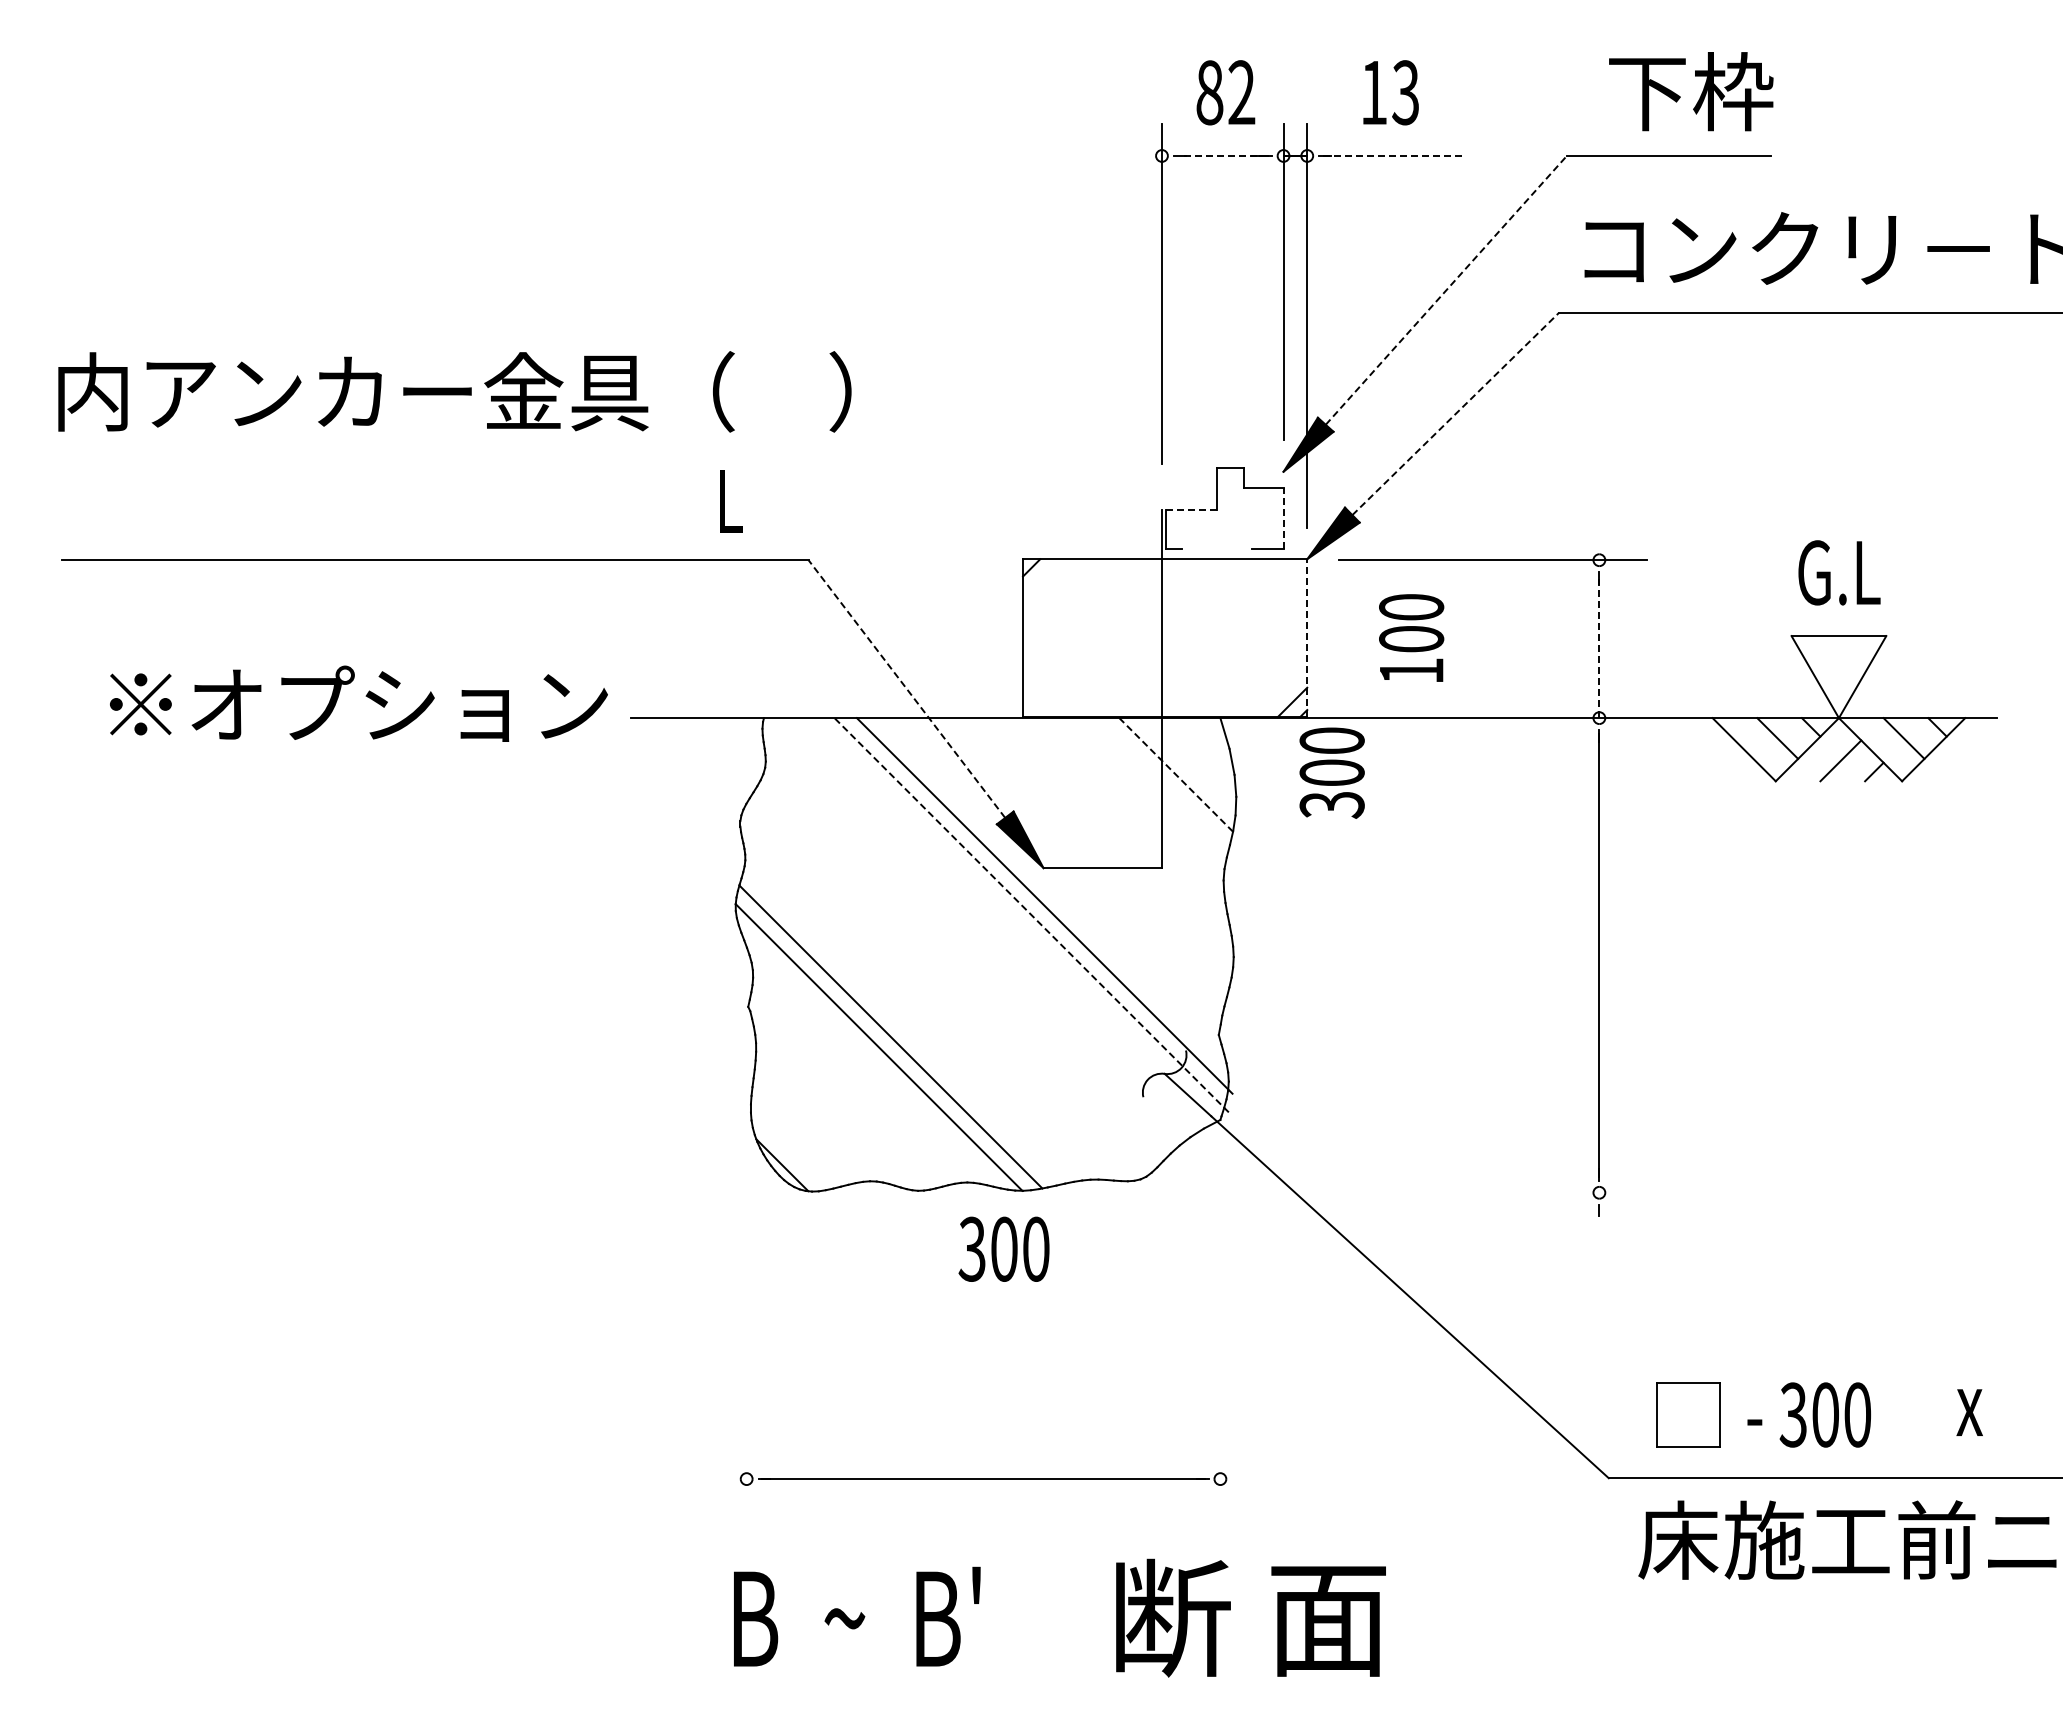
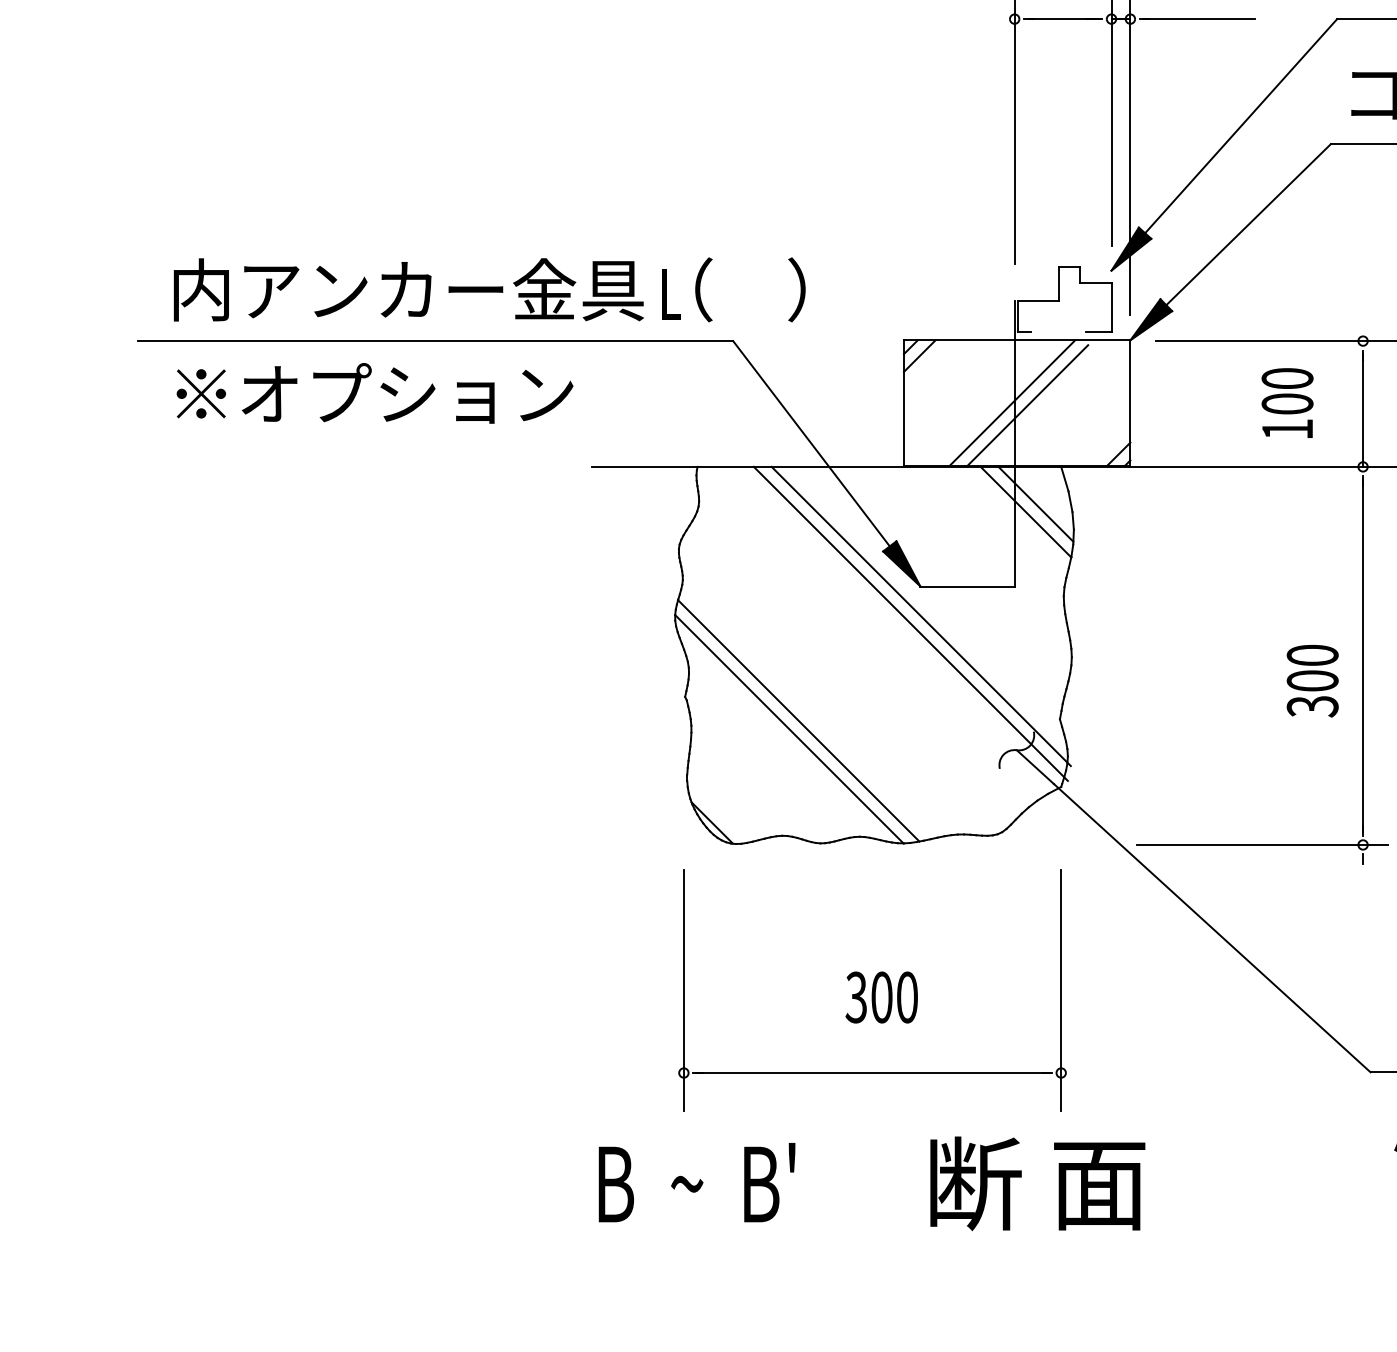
line: (1223, 155) -> (1063, 18), dashed -> solid
line: (1393, 155) -> (1199, 18), dashed -> solid
line: (1446, 290) -> (1241, 126), dashed -> solid
text: (454, 391) -> (489, 289), moved
line: (1455, 414) -> (1248, 225), dashed -> solid
line: (1191, 509) -> (1038, 300), dashed -> solid
line: (1283, 518) -> (1111, 307), dashed -> solid
line: (1042, 578) -> (919, 355), added
text: (1411, 637) -> (1287, 402), moved
line: (1158, 638) -> (1011, 403), added
line: (1307, 638) -> (1130, 403), dashed -> solid
line: (1178, 641) -> (1027, 405), added
line: (1599, 646) -> (1363, 409), dashed -> solid
line: (906, 688) -> (811, 443), dashed -> solid
text: (358, 703) -> (374, 393), moved
line: (1188, 765) -> (1035, 504), added
text: (1331, 772) -> (1312, 680), moved
line: (1175, 774) -> (1025, 511), dashed -> solid
line: (1031, 915) -> (910, 624), dashed -> solid
line: (1472, 1192) -> (1262, 844), added
text: (1003, 1248) -> (881, 996), moved
line: (746, 1375) -> (683, 990), added
line: (1220, 1375) -> (1061, 990), added
text: (857, 1616) -> (697, 1182), moved
text: (1250, 1617) -> (1037, 1183), moved

